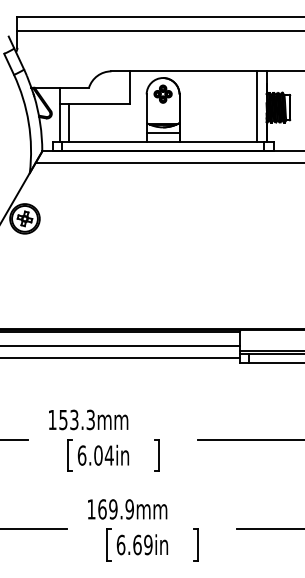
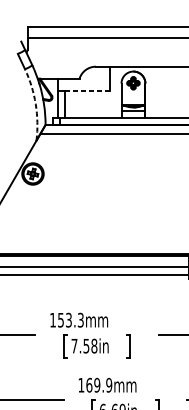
line: (99, 104) -> (87, 90), solid -> dashed
arc: (28, 122) -> (35, 103), solid -> dashed
text: (95, 455) -> (84, 346), 6.04in -> 7.58in

